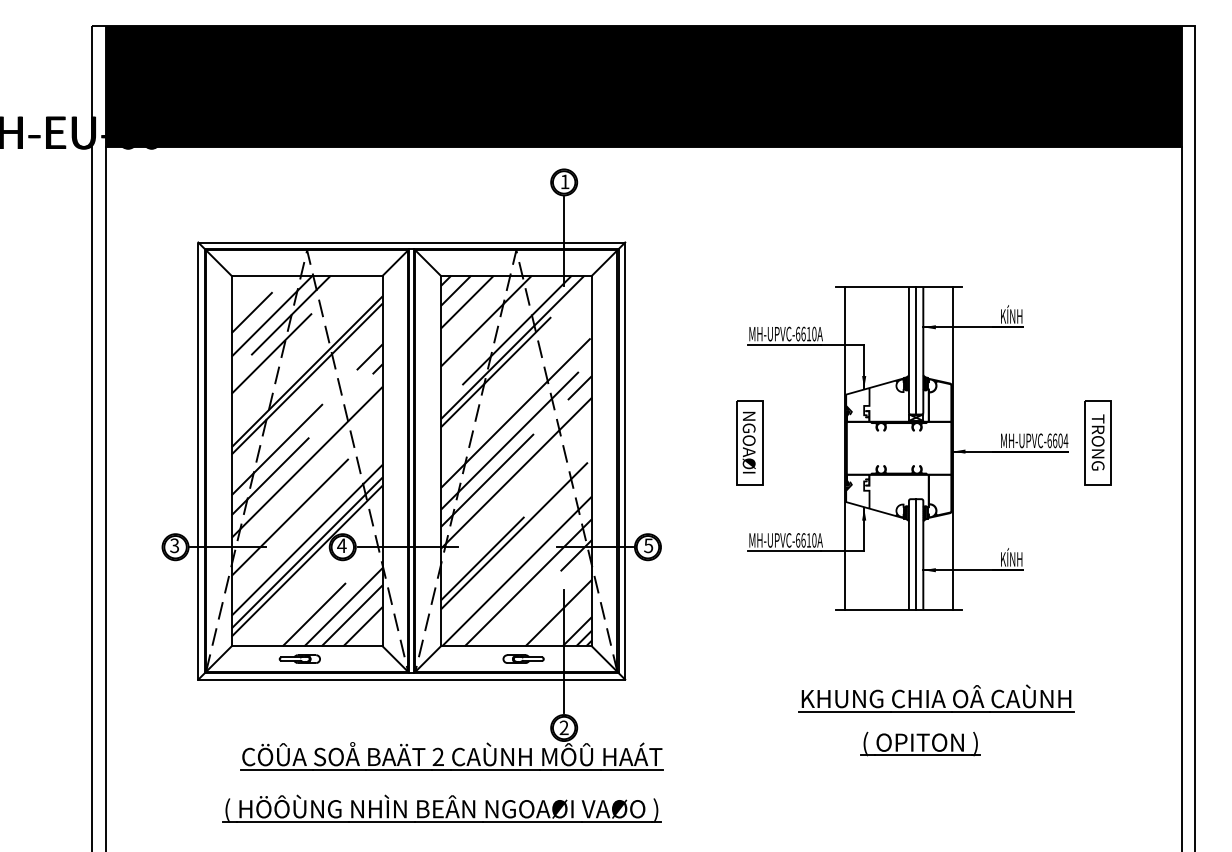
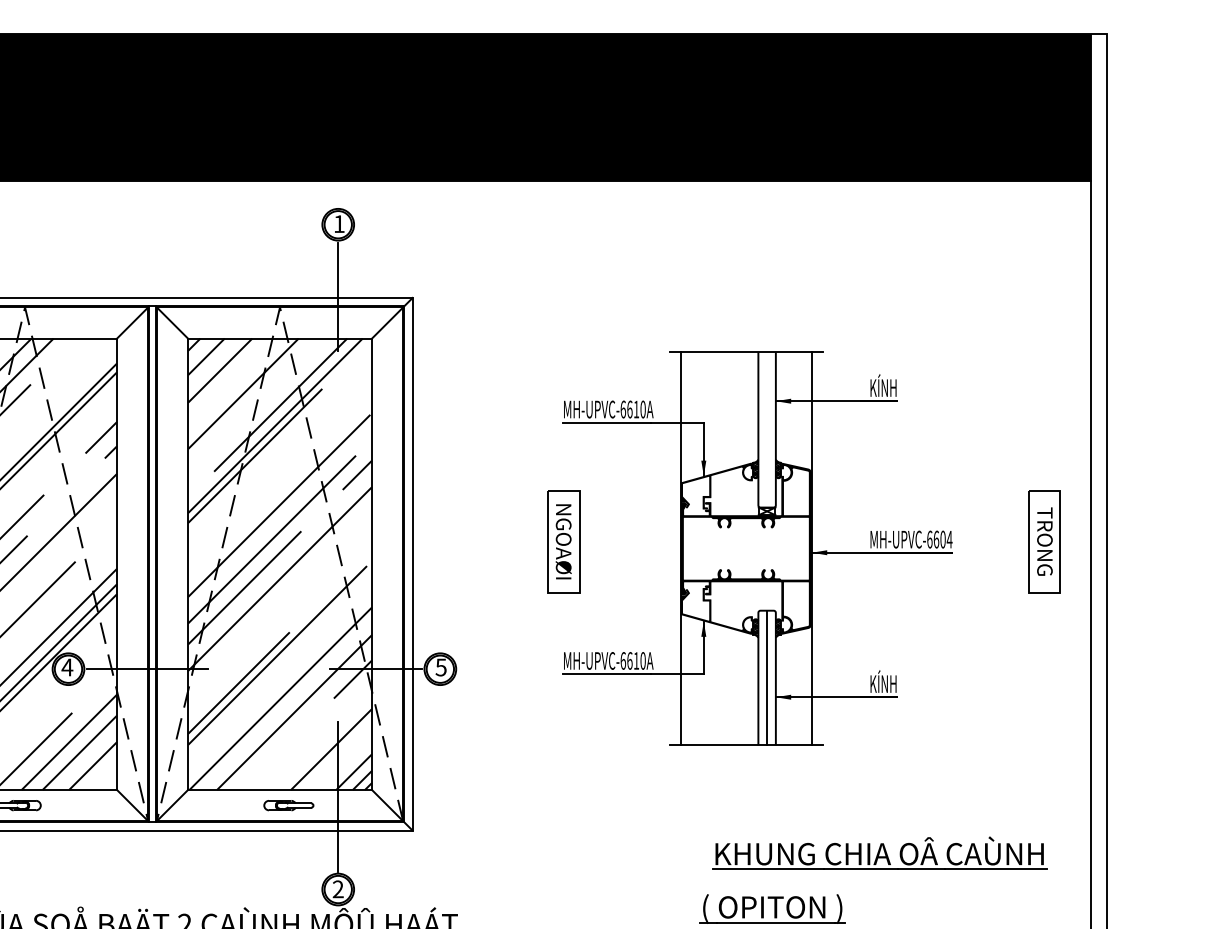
line: (916, 350) -> (767, 429), removed
part: (1097, 442) -> (1044, 541), moved
part: (936, 698) -> (879, 853), moved

